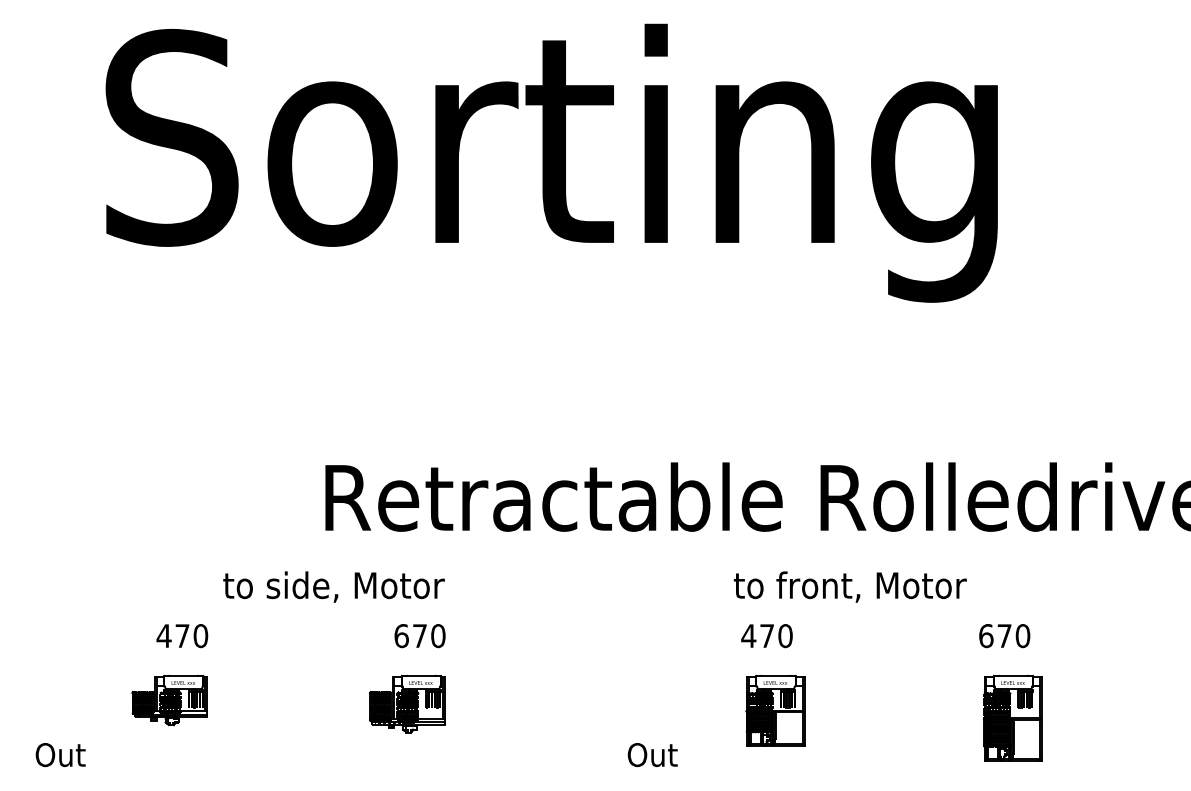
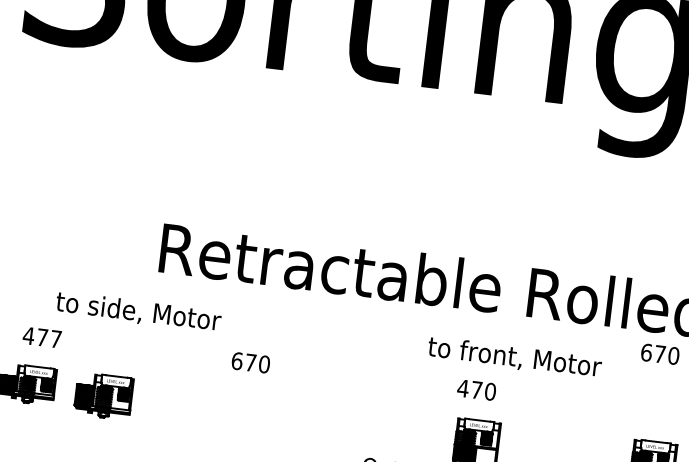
text: (333, 586) -> (138, 311), moved
text: (849, 586) -> (514, 357), moved
text: (200, 636) -> (55, 339), 470 -> 477
text: (419, 636) -> (250, 363), moved
text: (1004, 636) -> (660, 354), moved
part: (407, 703) -> (104, 395), moved

